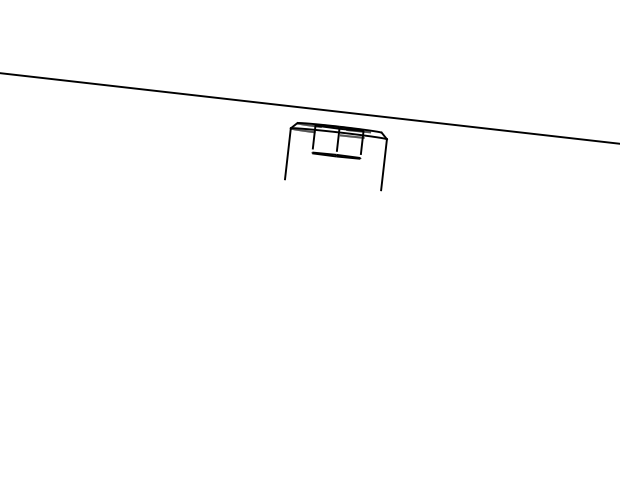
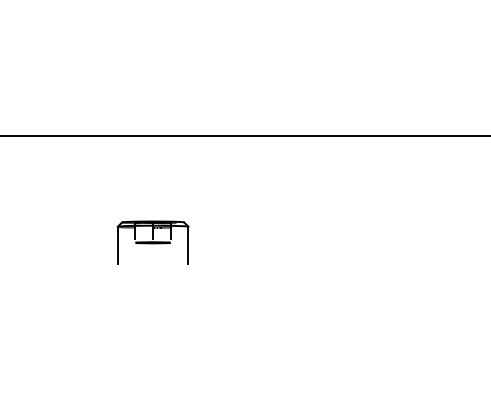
part: (335, 155) -> (152, 242), moved

